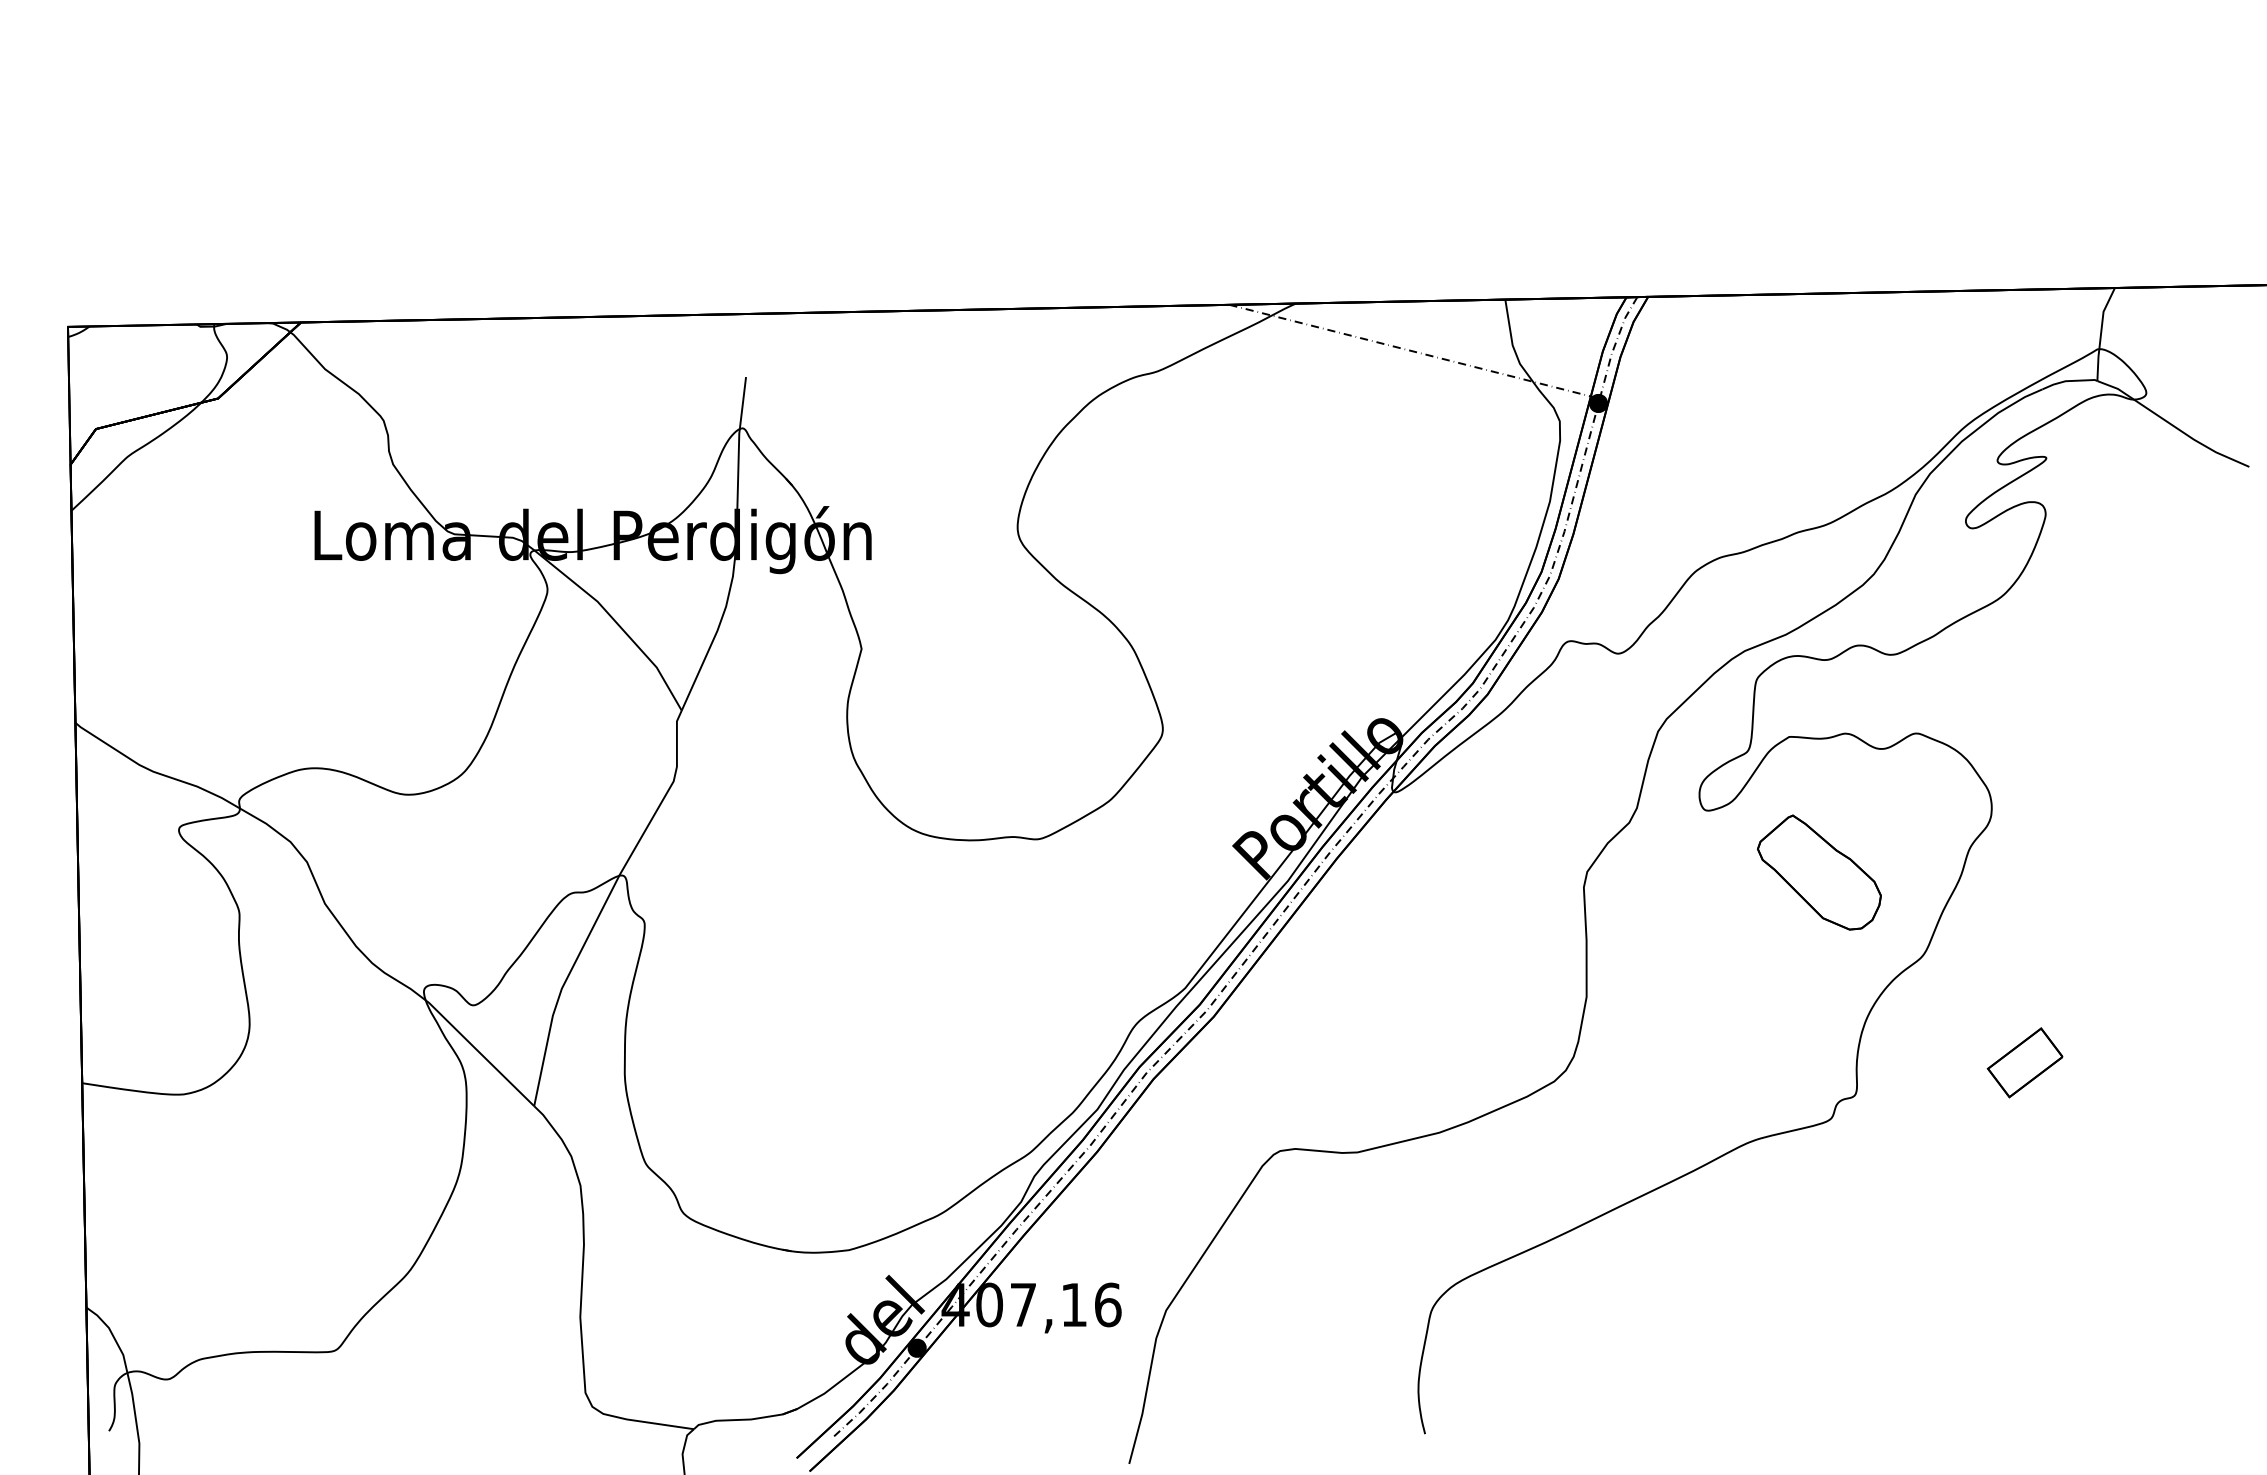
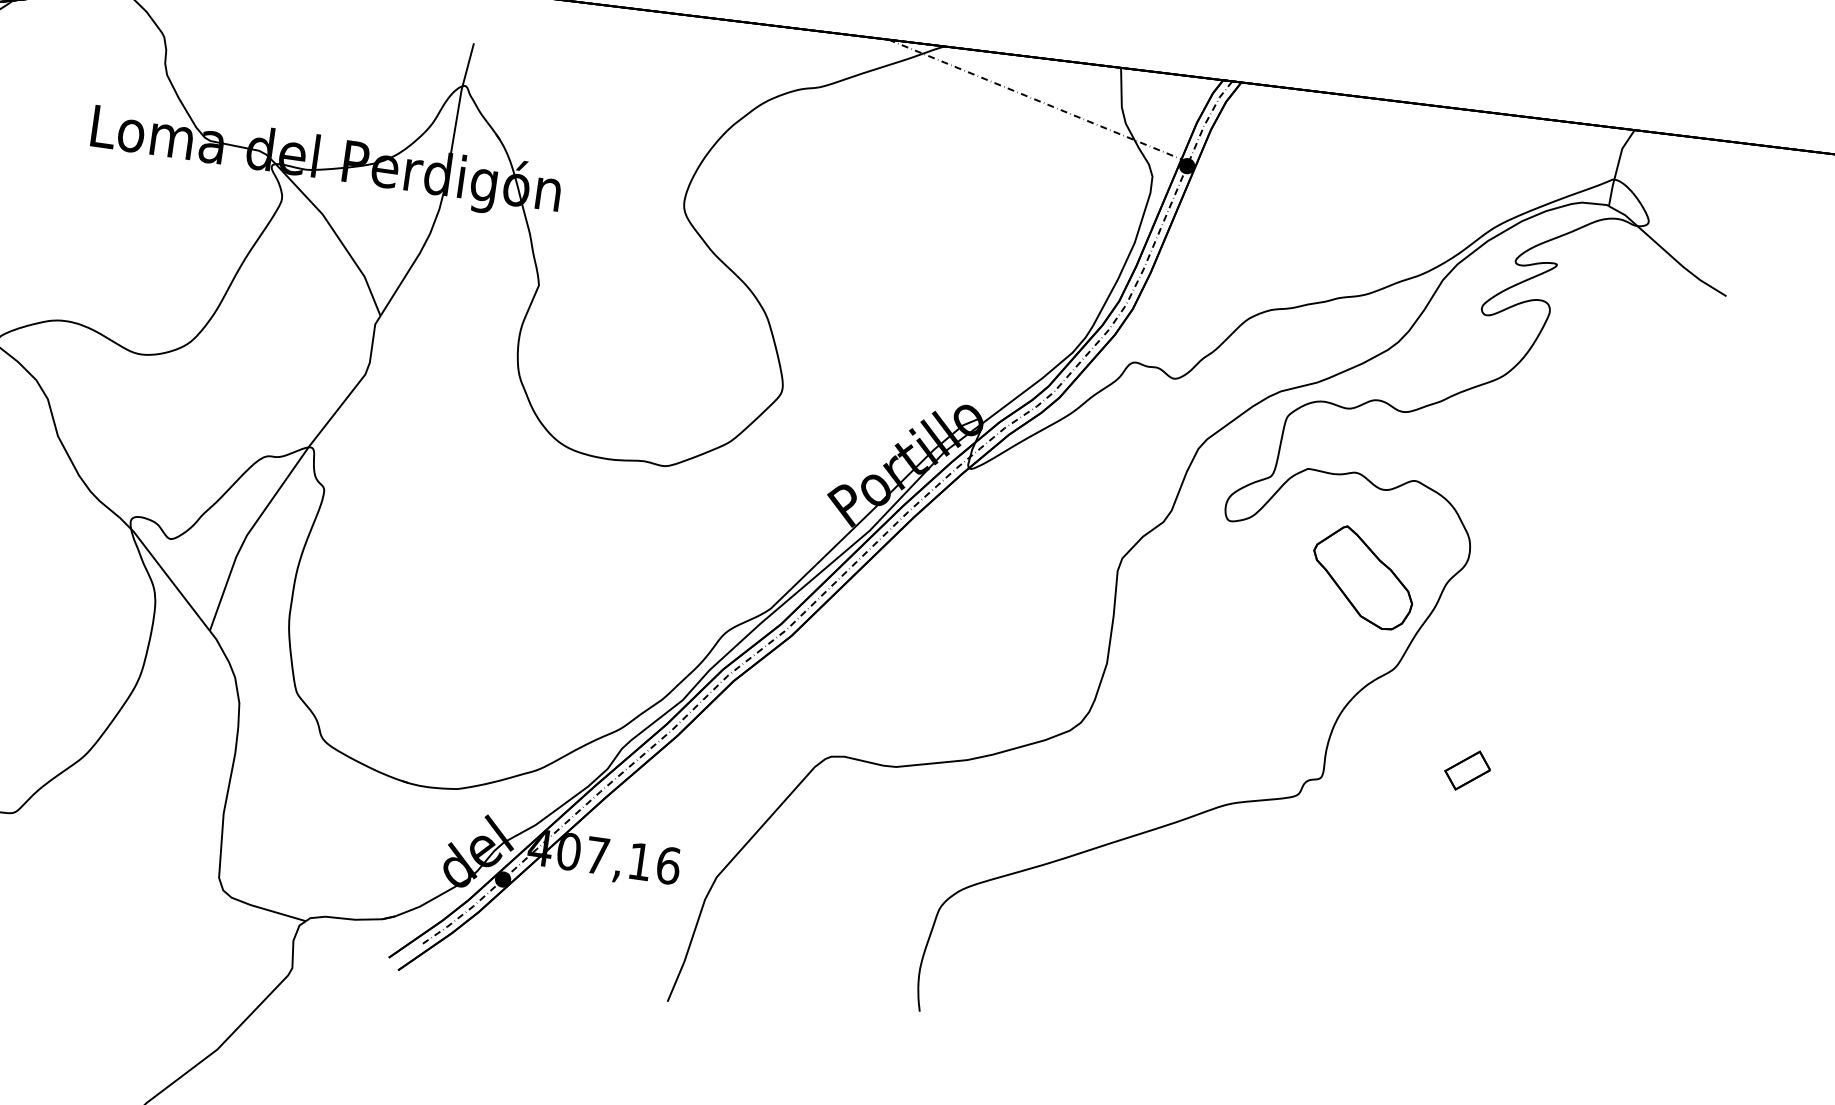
part: (1819, 872) -> (1363, 577), moved
part: (2024, 1062) -> (1467, 770), size x0.7

